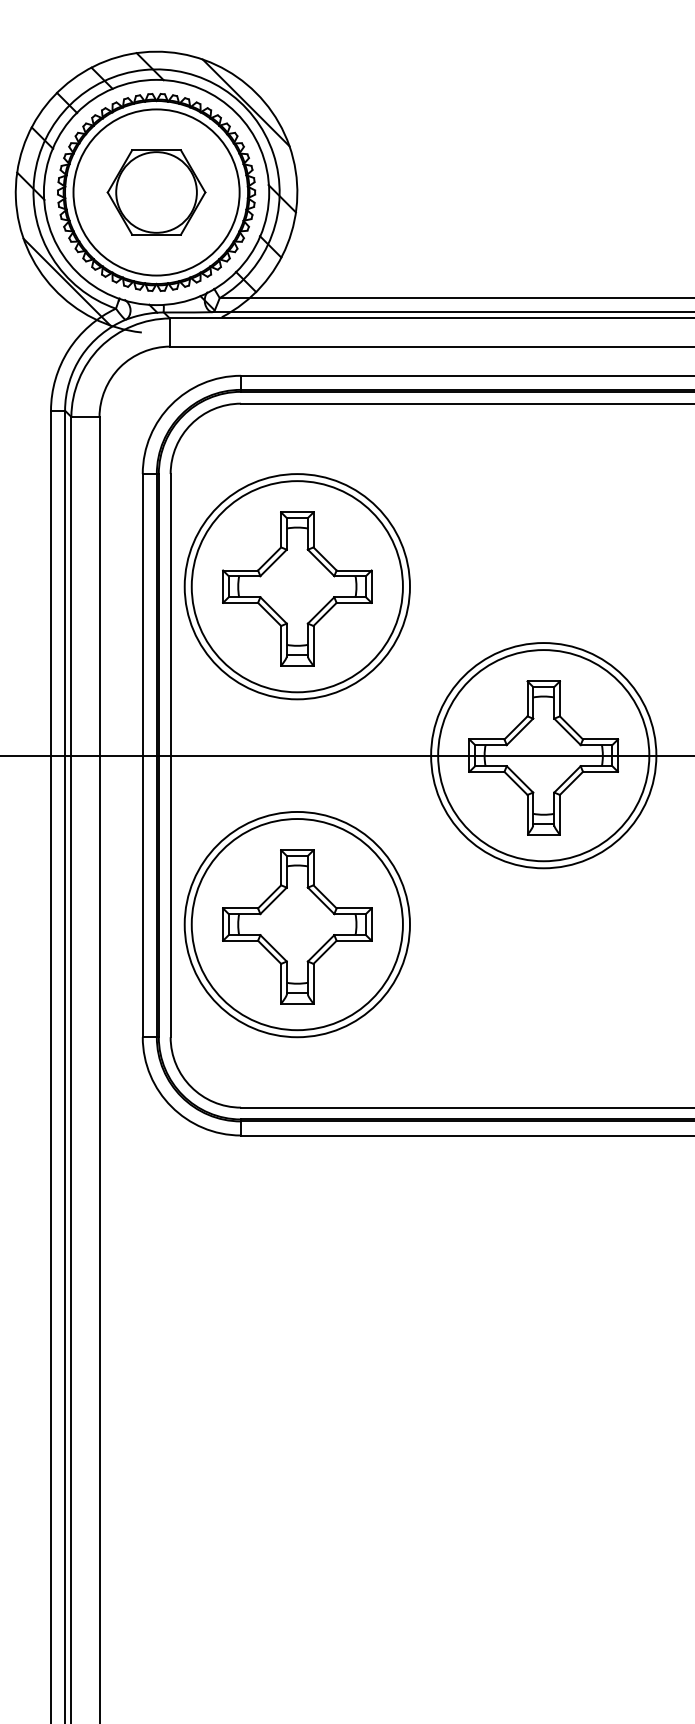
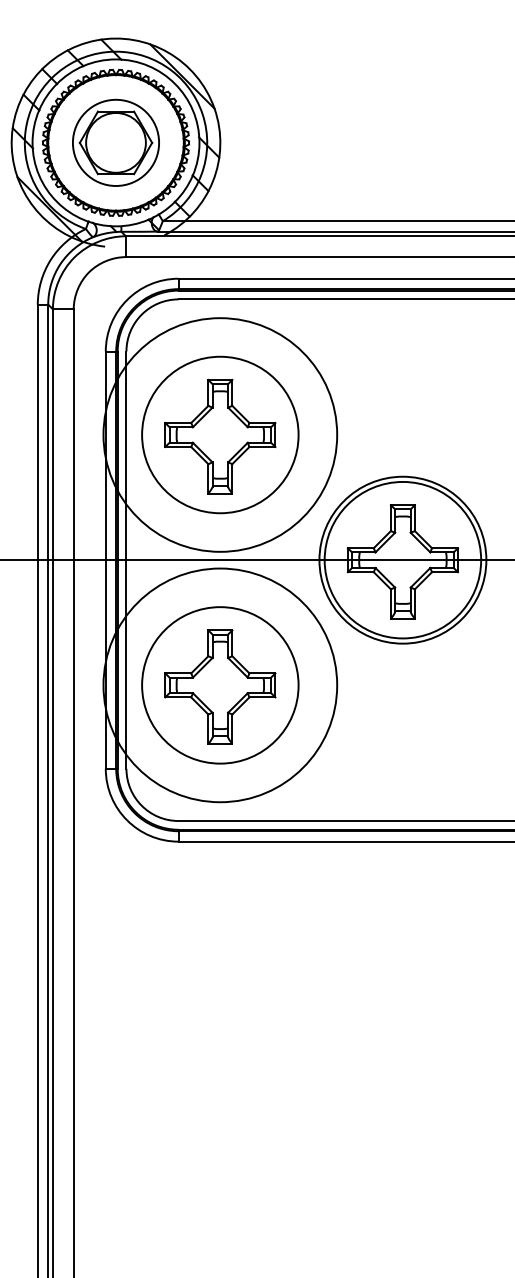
circle: (156, 192) -> (115, 142), size x0.7
circle: (296, 586) -> (219, 434), size x1.4
circle: (296, 924) -> (219, 685), size x1.4

